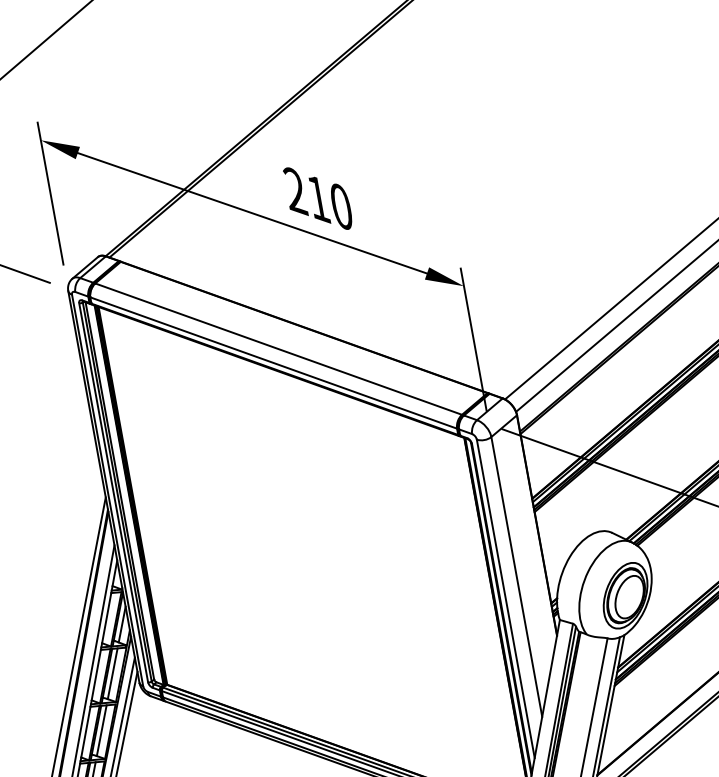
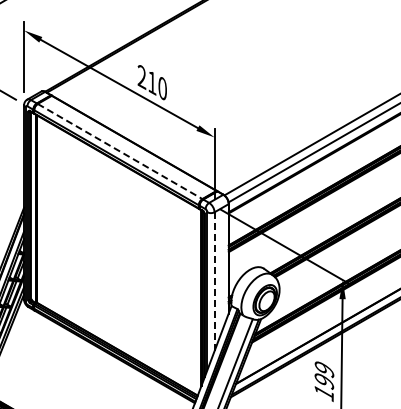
line: (279, 348) -> (120, 151), solid -> dashed
line: (516, 576) -> (214, 281), solid -> dashed

